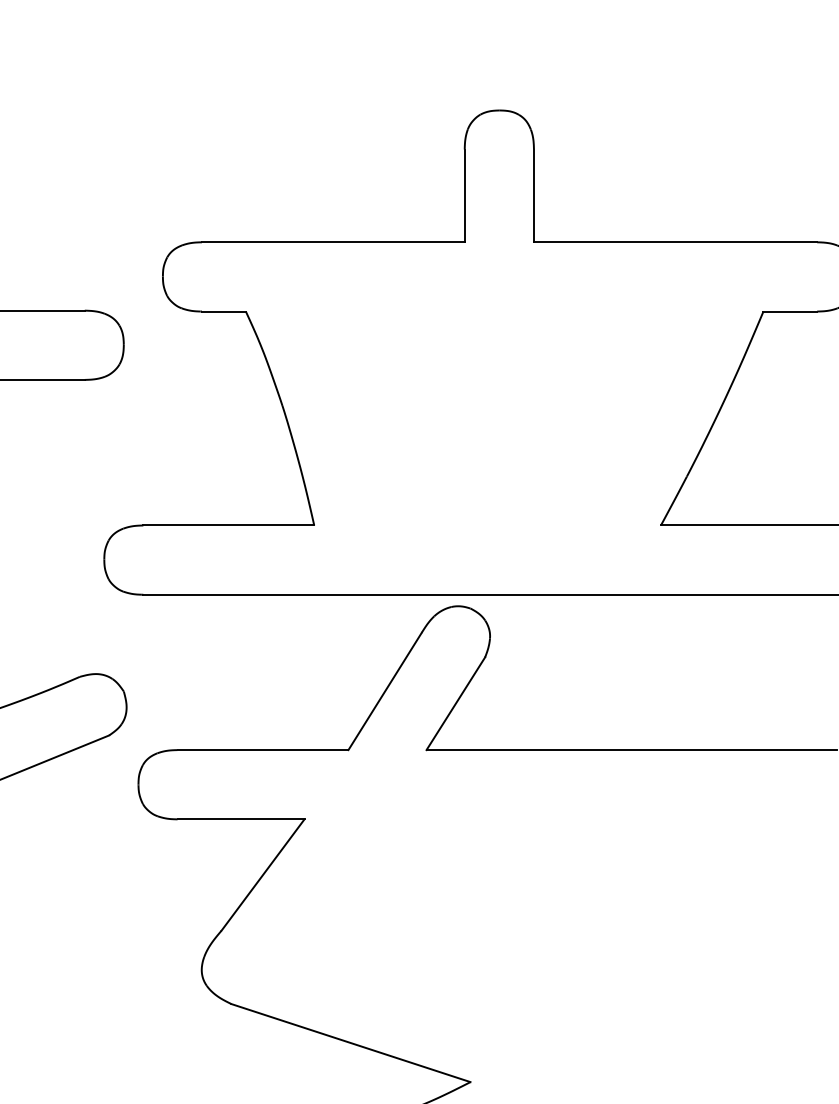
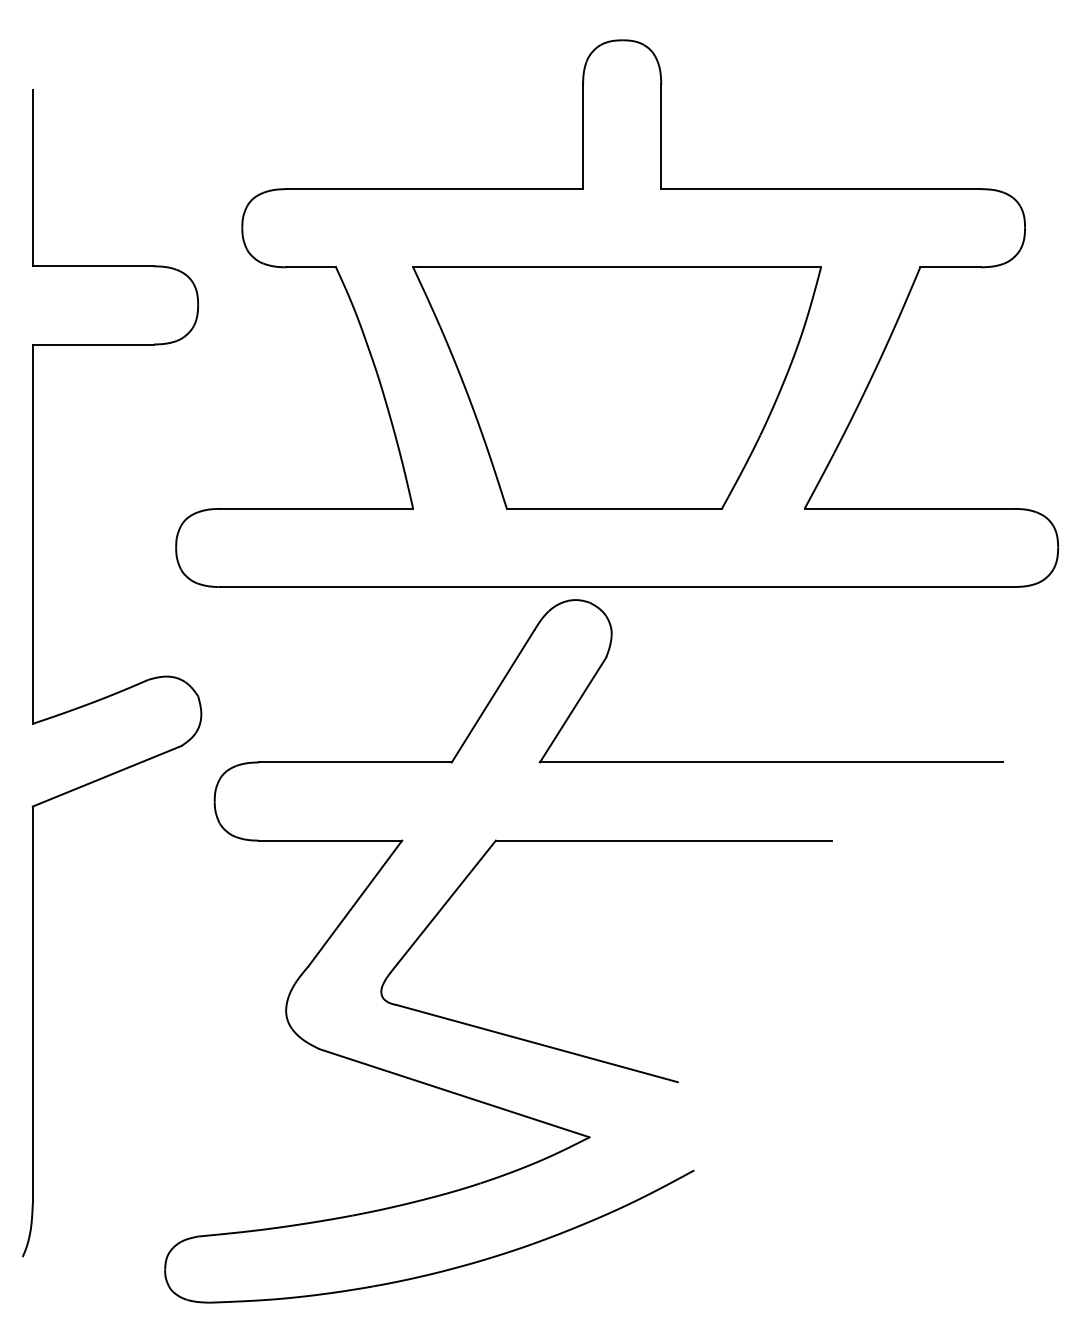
part: (494, 418) -> (616, 387), added
part: (463, 1008) -> (581, 1054), added

